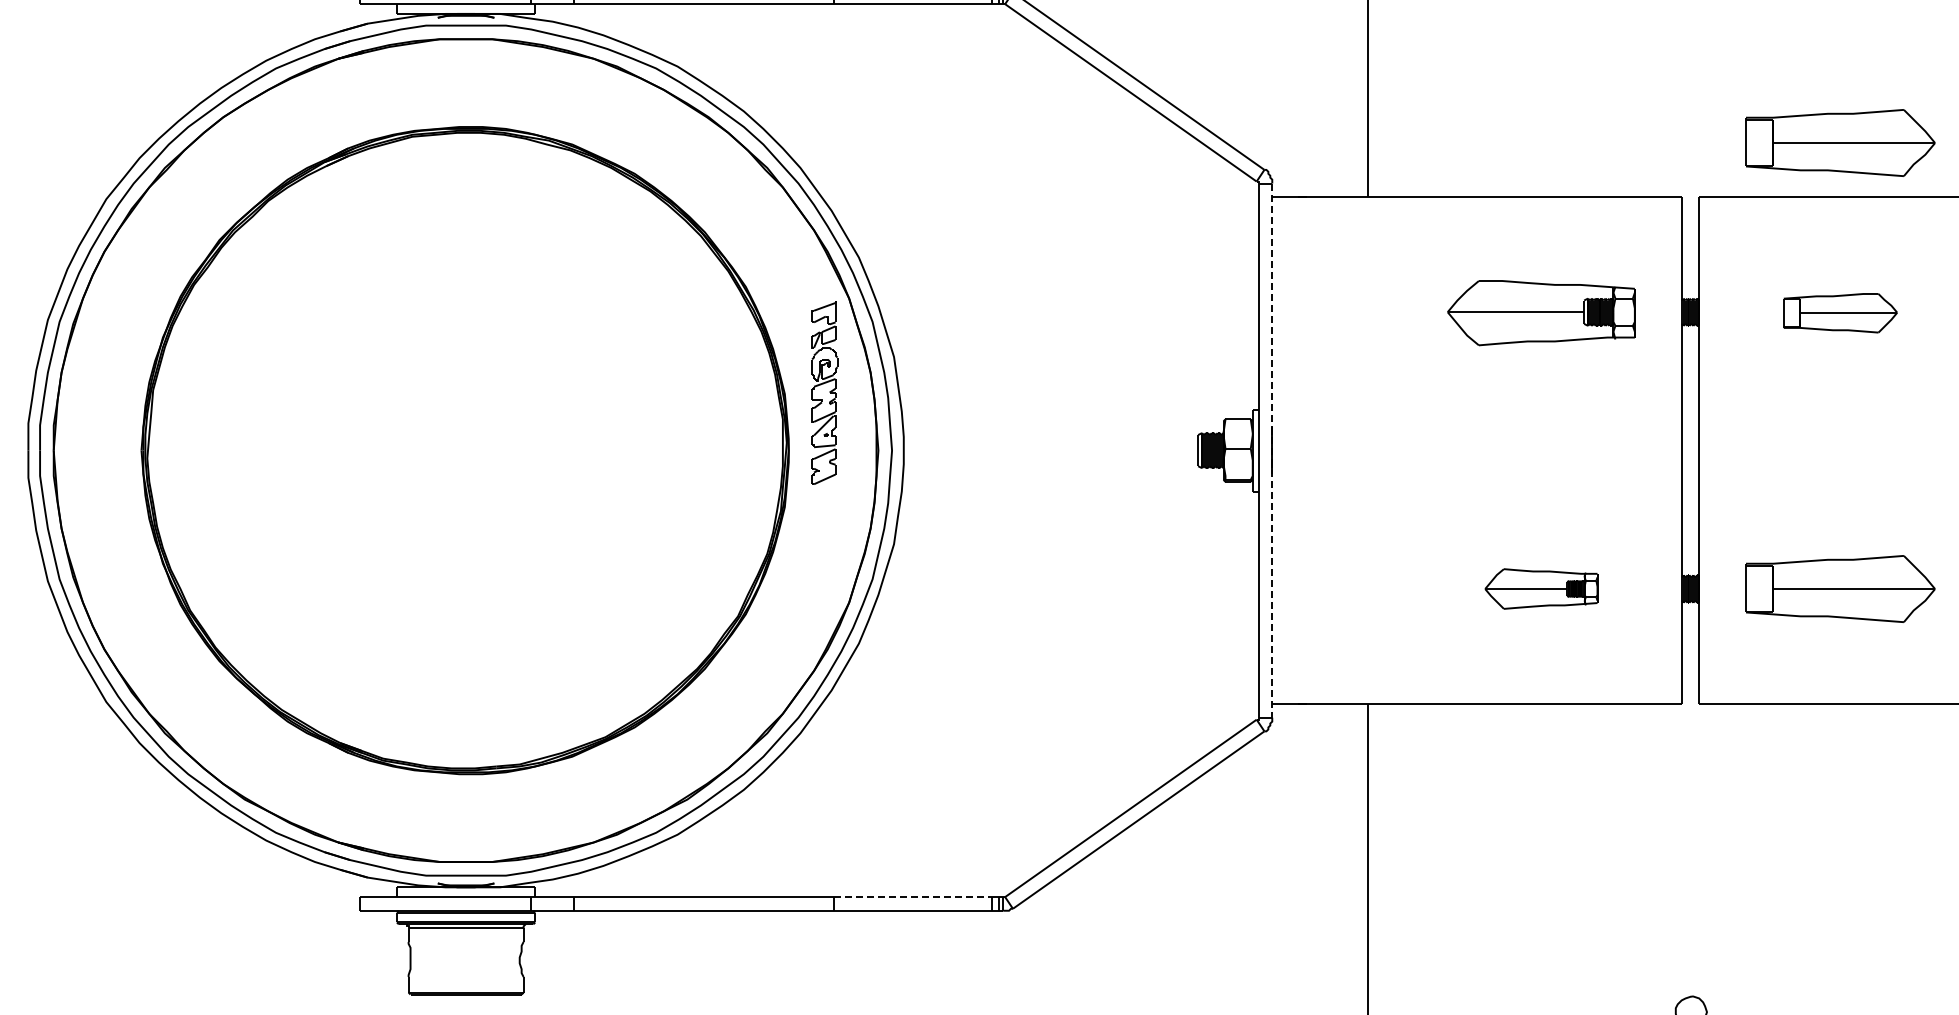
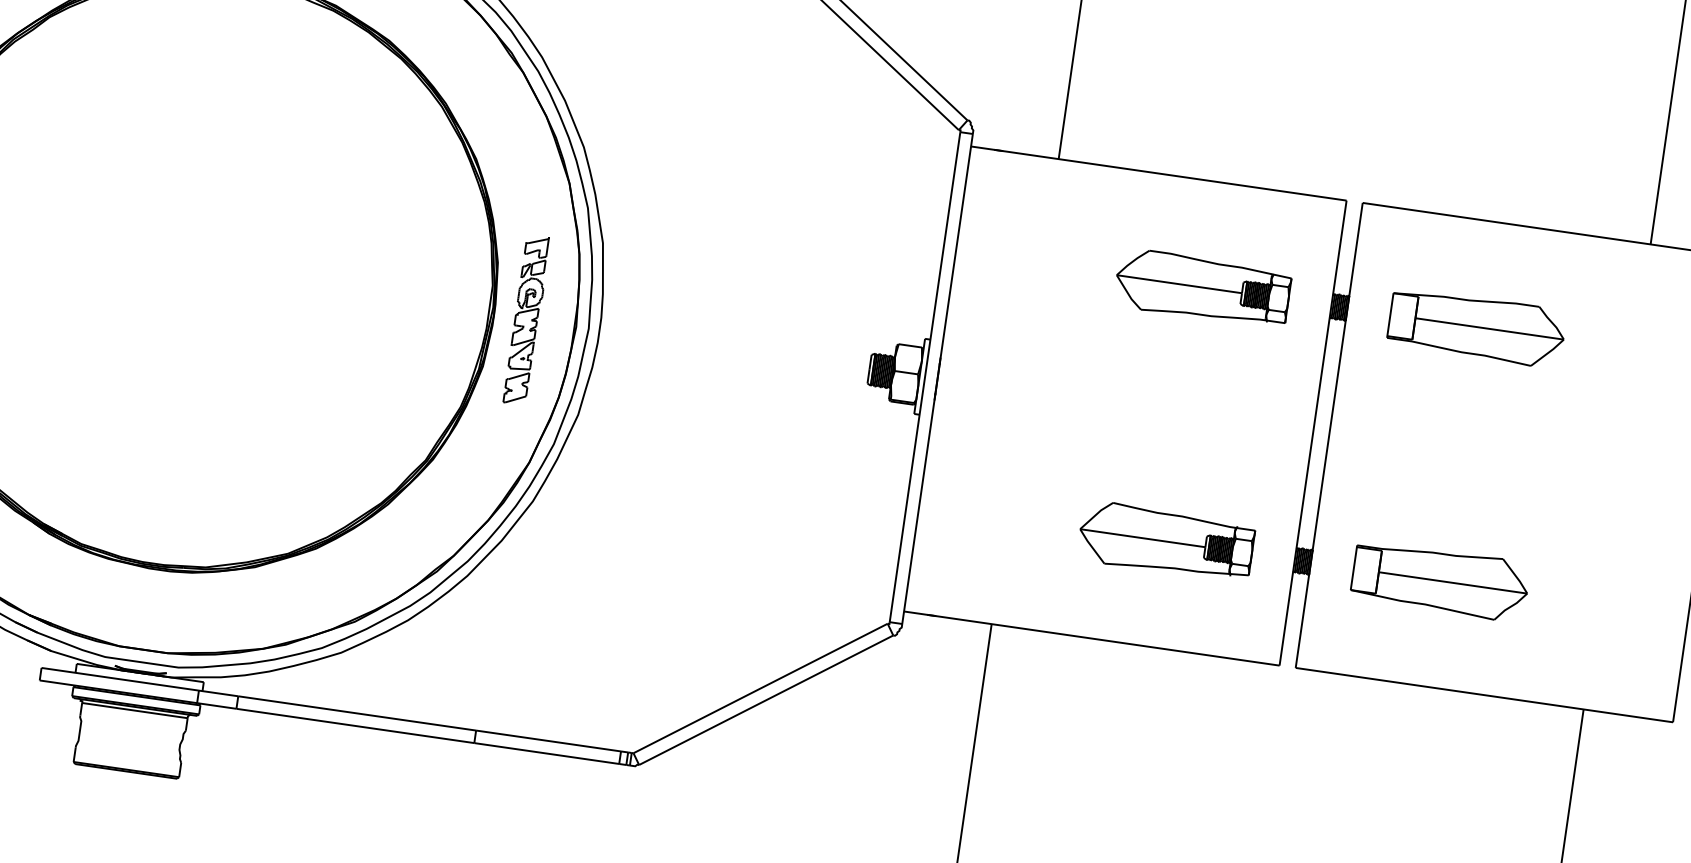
part: (1840, 142) -> (1499, 171), removed
part: (1840, 313) -> (1476, 328), size x1.67
part: (824, 392) -> (526, 319), moved
line: (1272, 451) -> (937, 379), dashed -> solid
part: (1541, 588) -> (1166, 541), size x1.67
line: (912, 897) -> (548, 741), dashed -> solid

